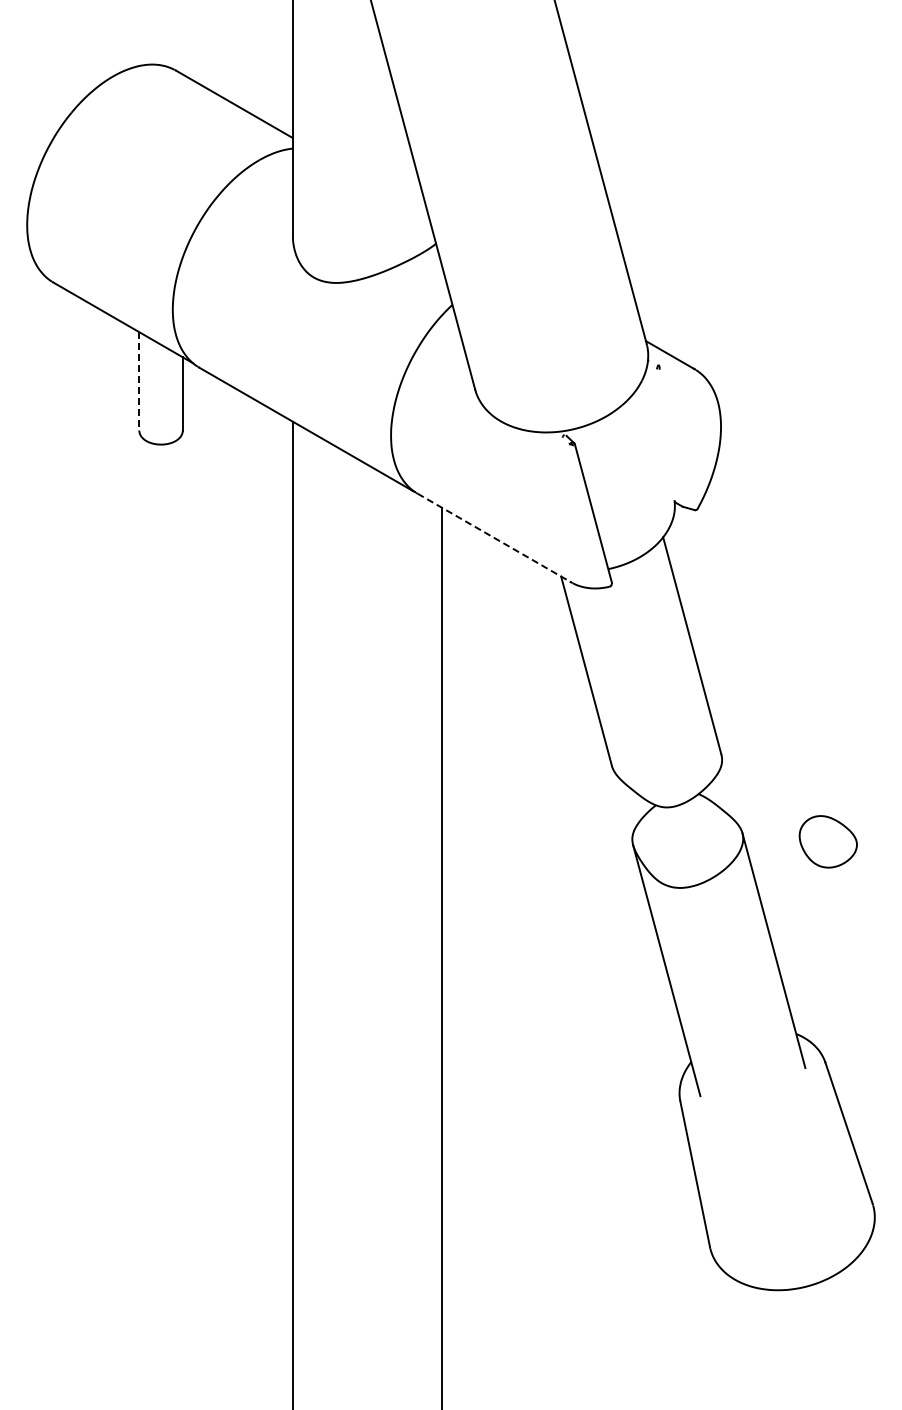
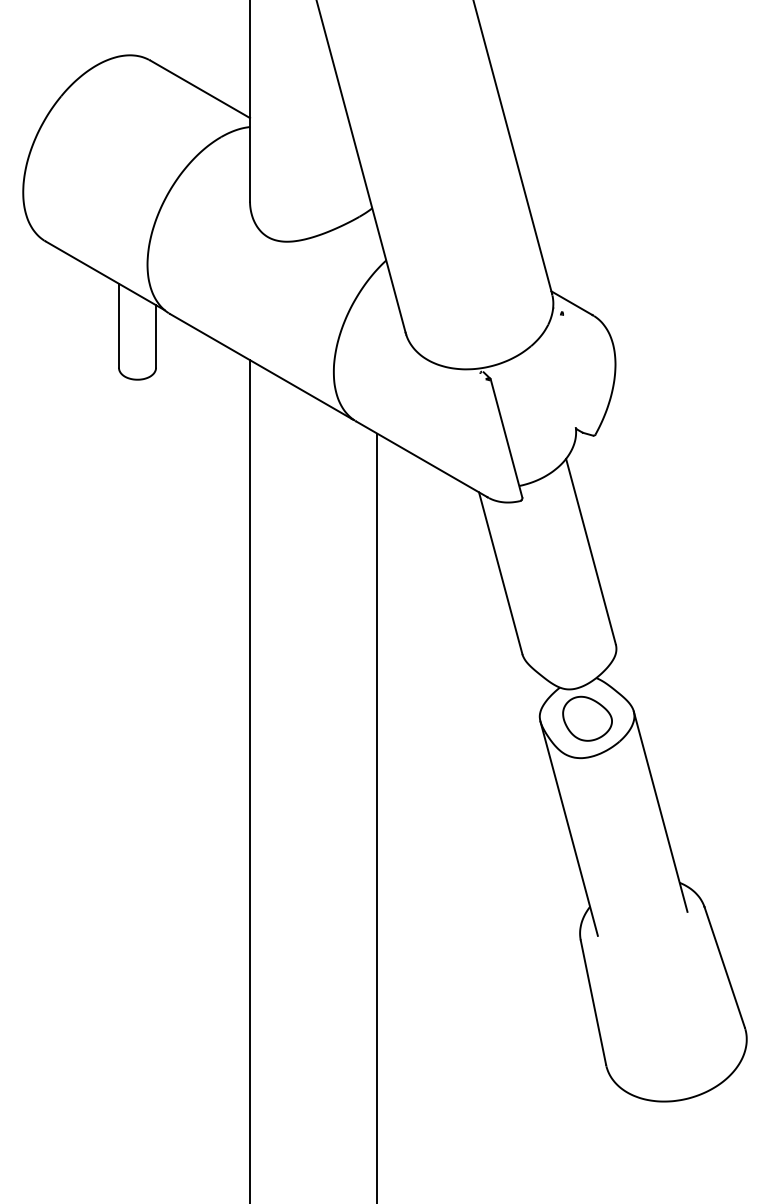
line: (139, 381) -> (119, 325), dashed -> solid
line: (494, 538) -> (422, 459), dashed -> solid
part: (827, 841) -> (586, 718), moved

